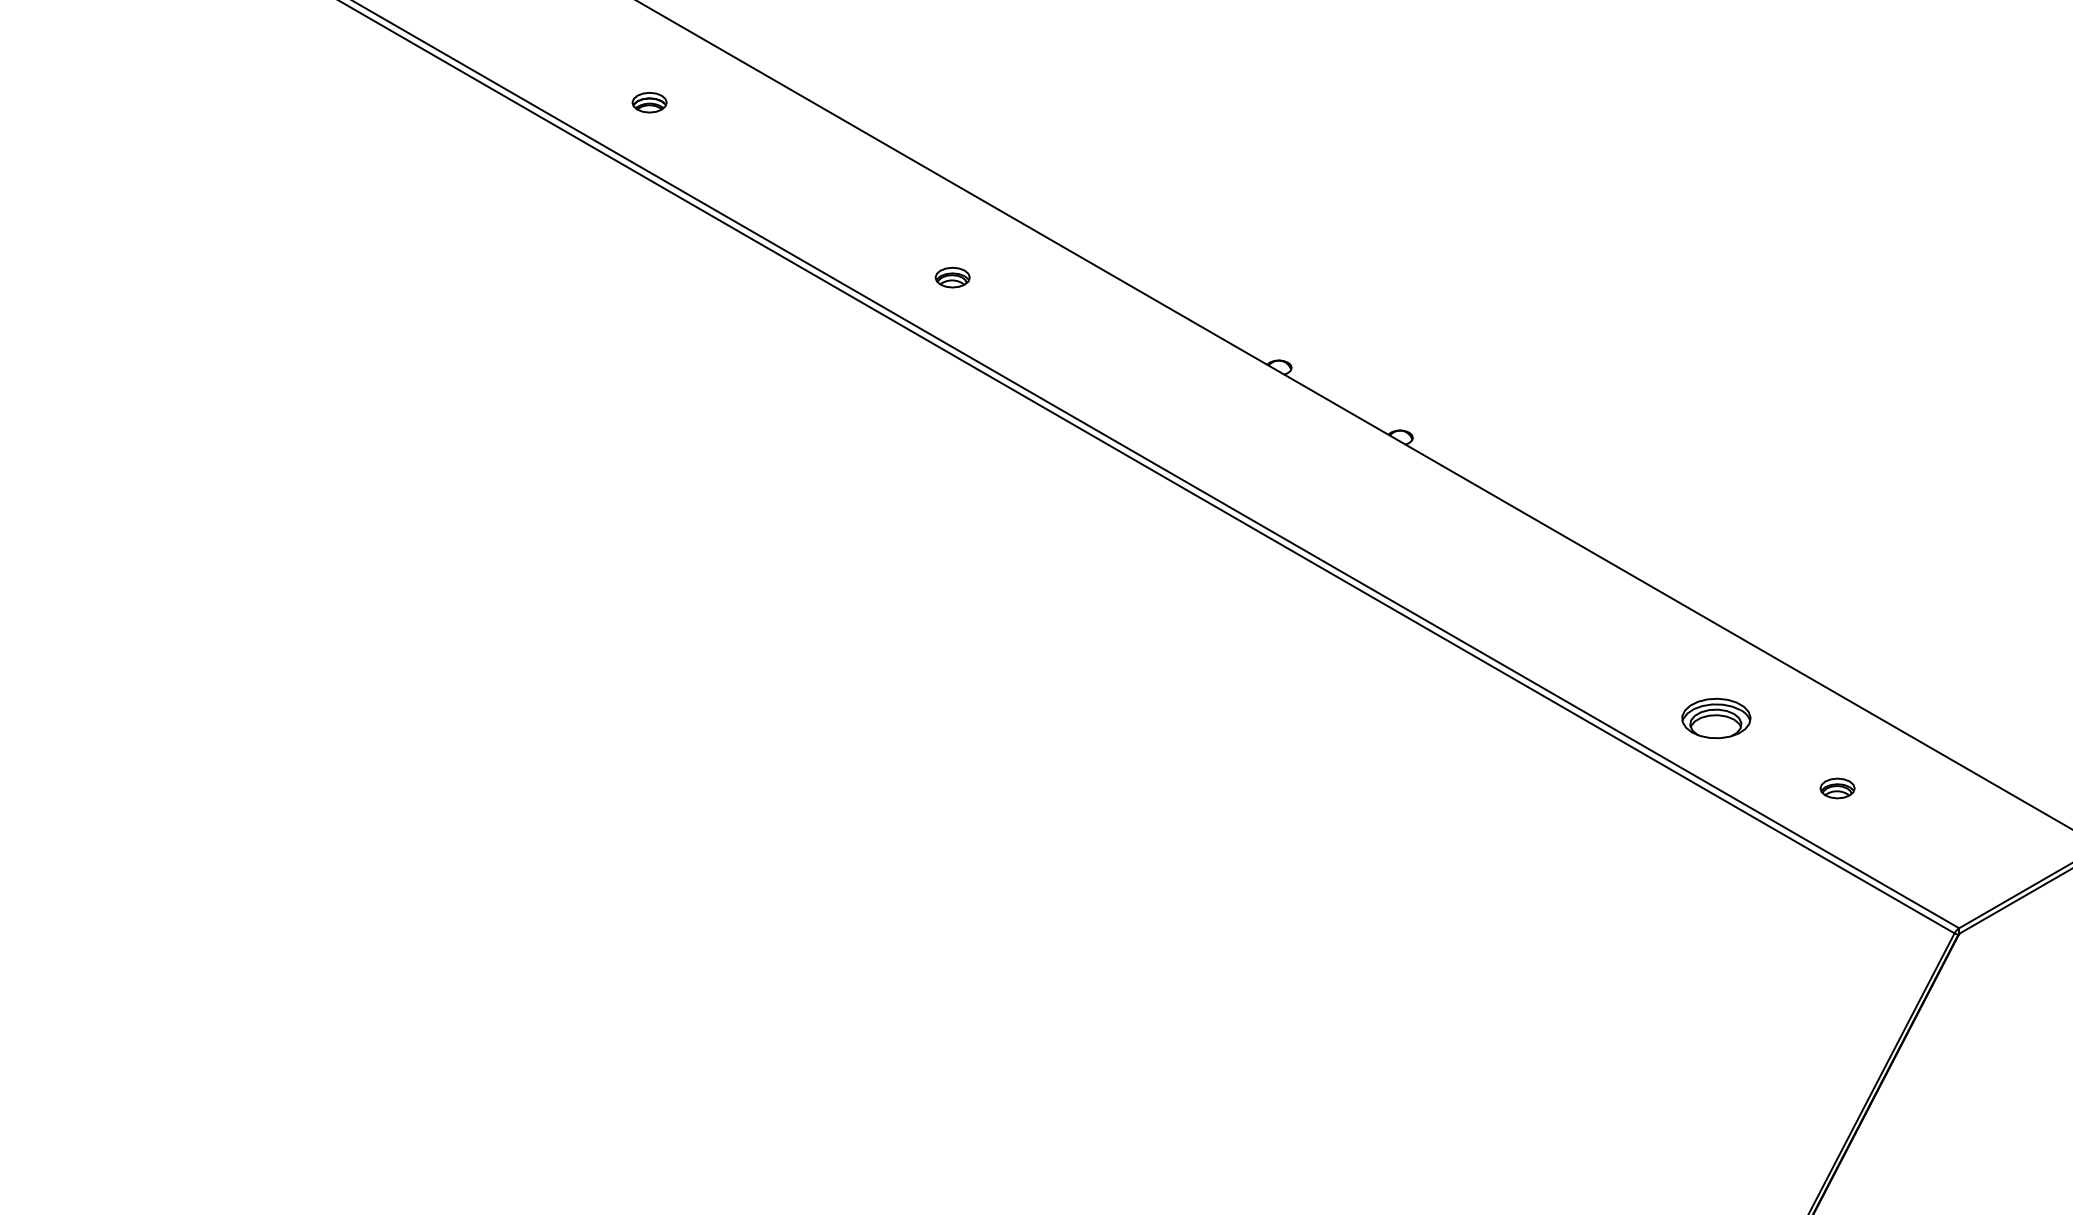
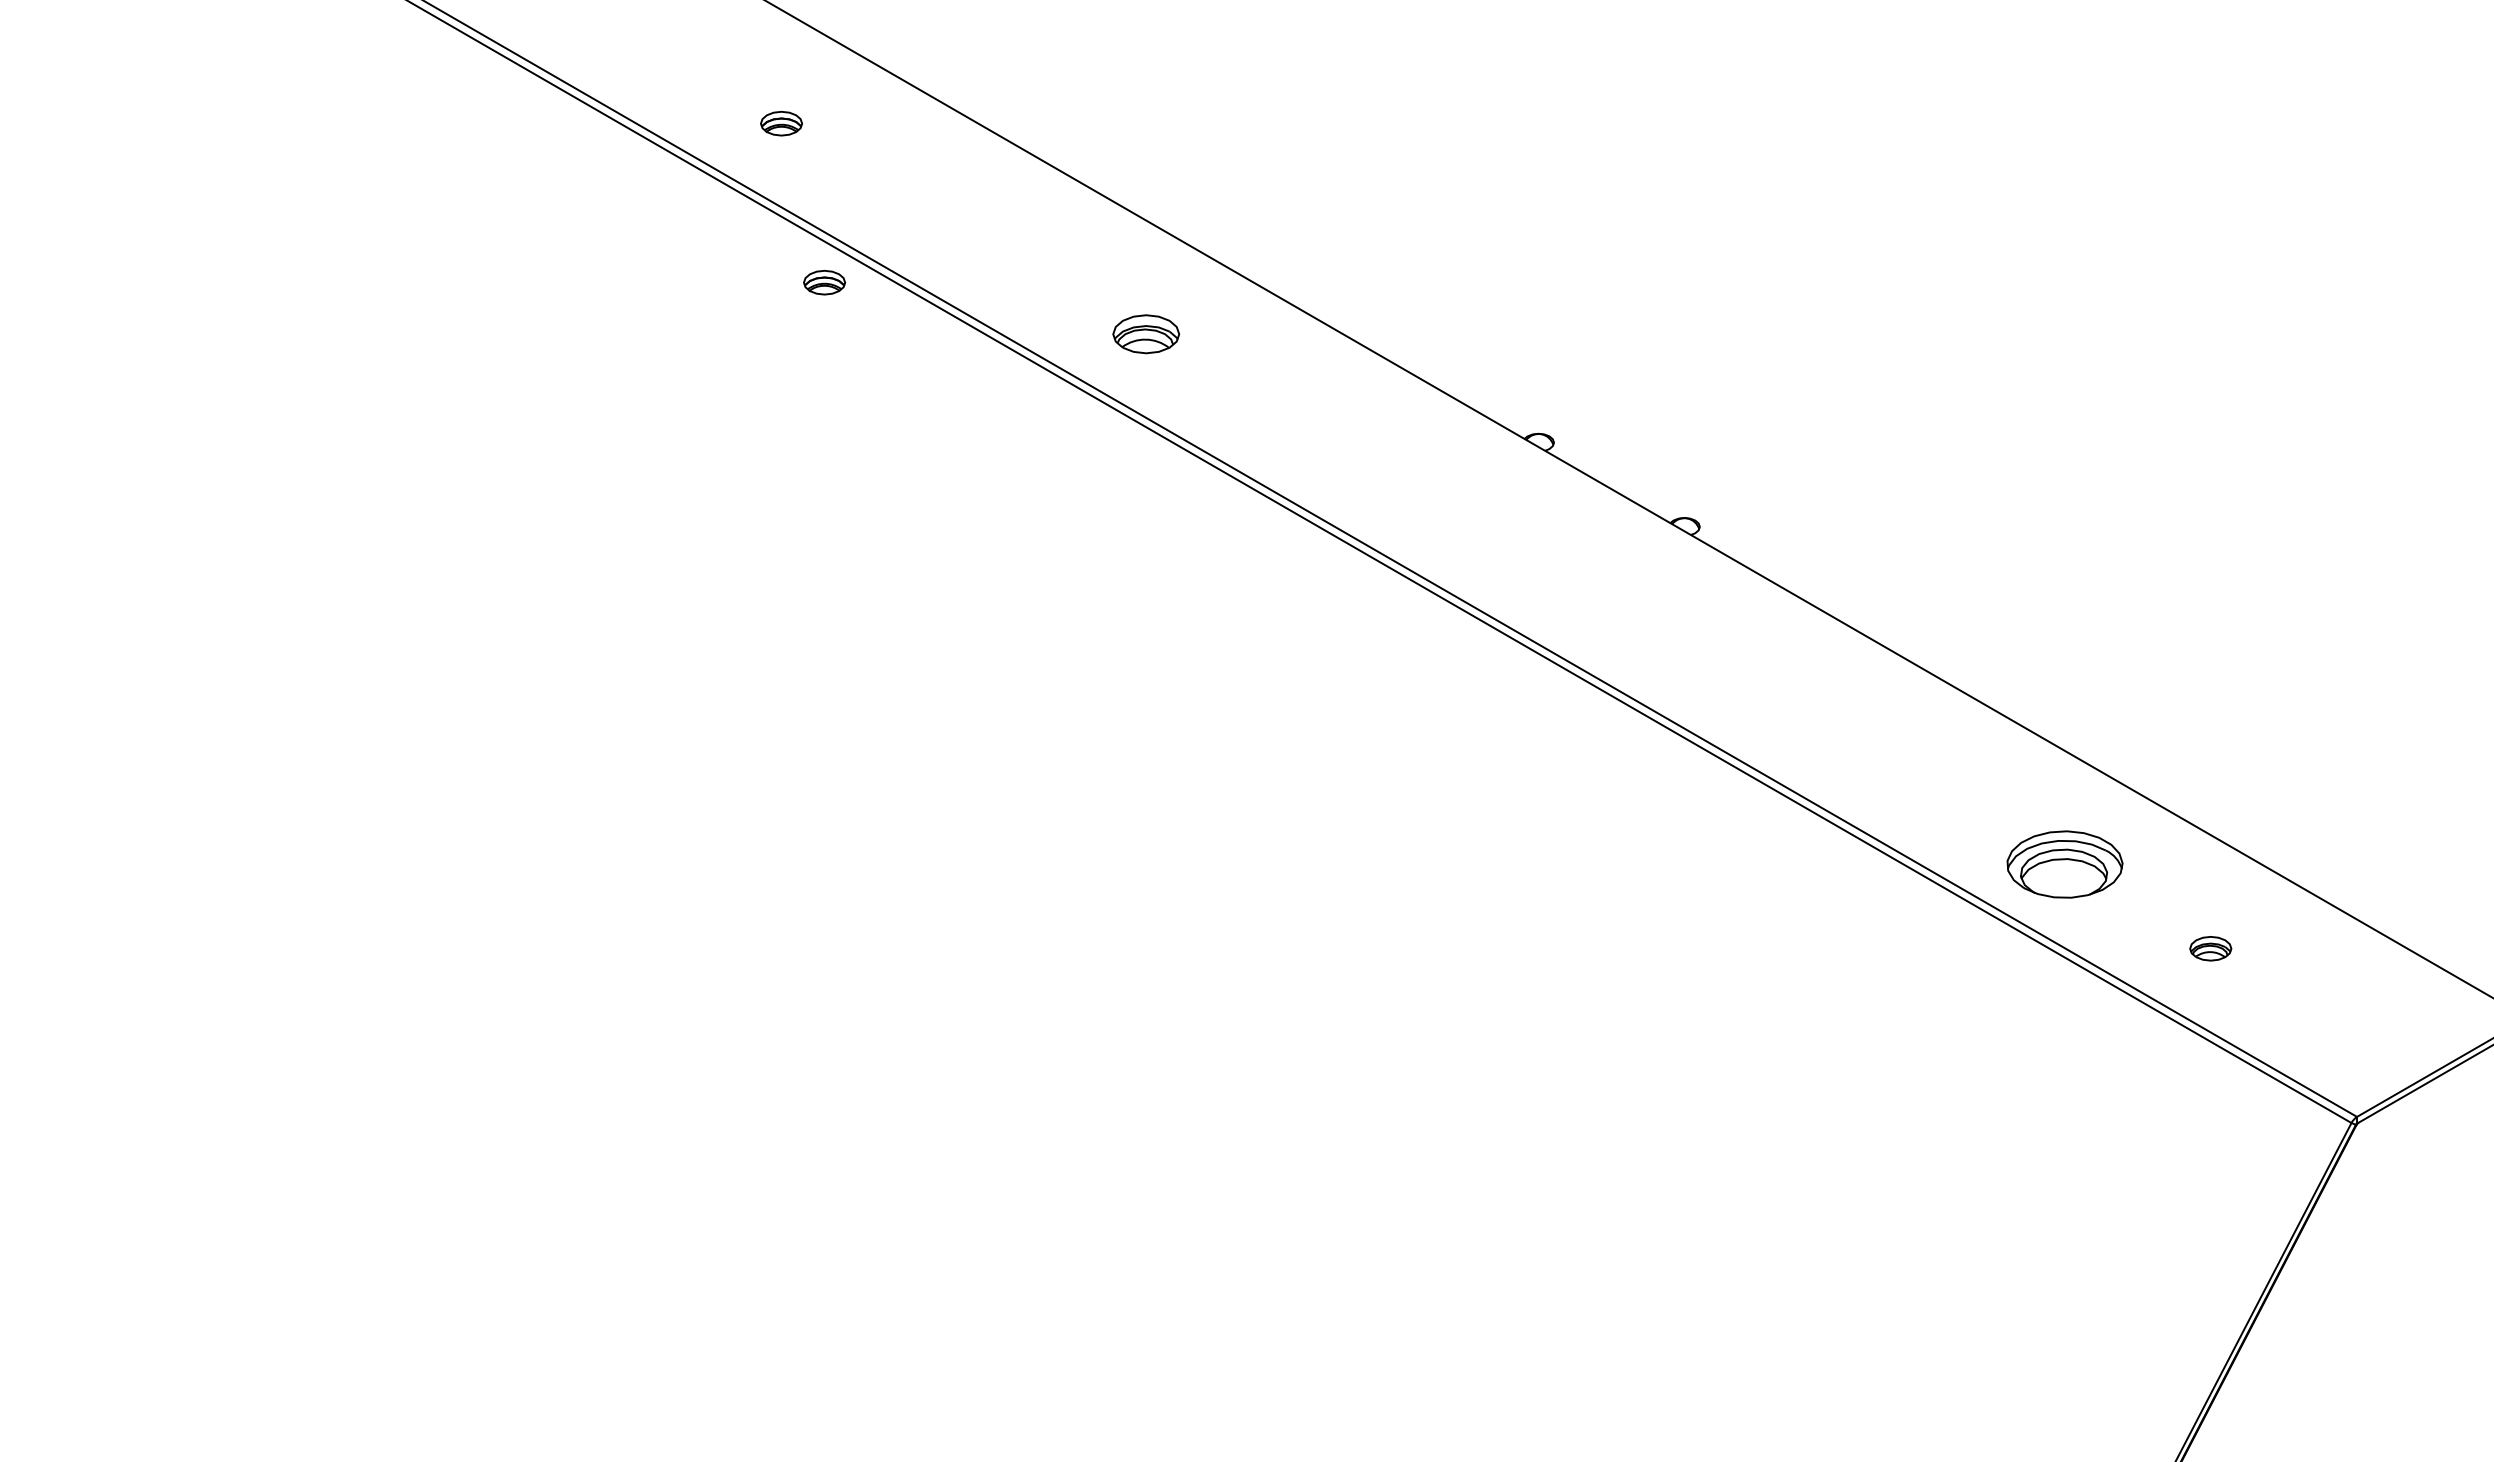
part: (685, 234) -> (824, 282), added
part: (952, 277) -> (1145, 333), size x1.6
part: (1716, 718) -> (2064, 864), size x1.4

